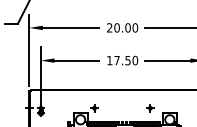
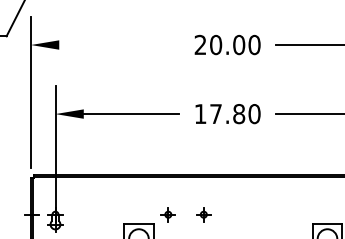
line: (70, 27) -> (117, 44), removed
text: (127, 60) -> (238, 113), 17.50 -> 17.80
part: (150, 108) -> (204, 215), moved

